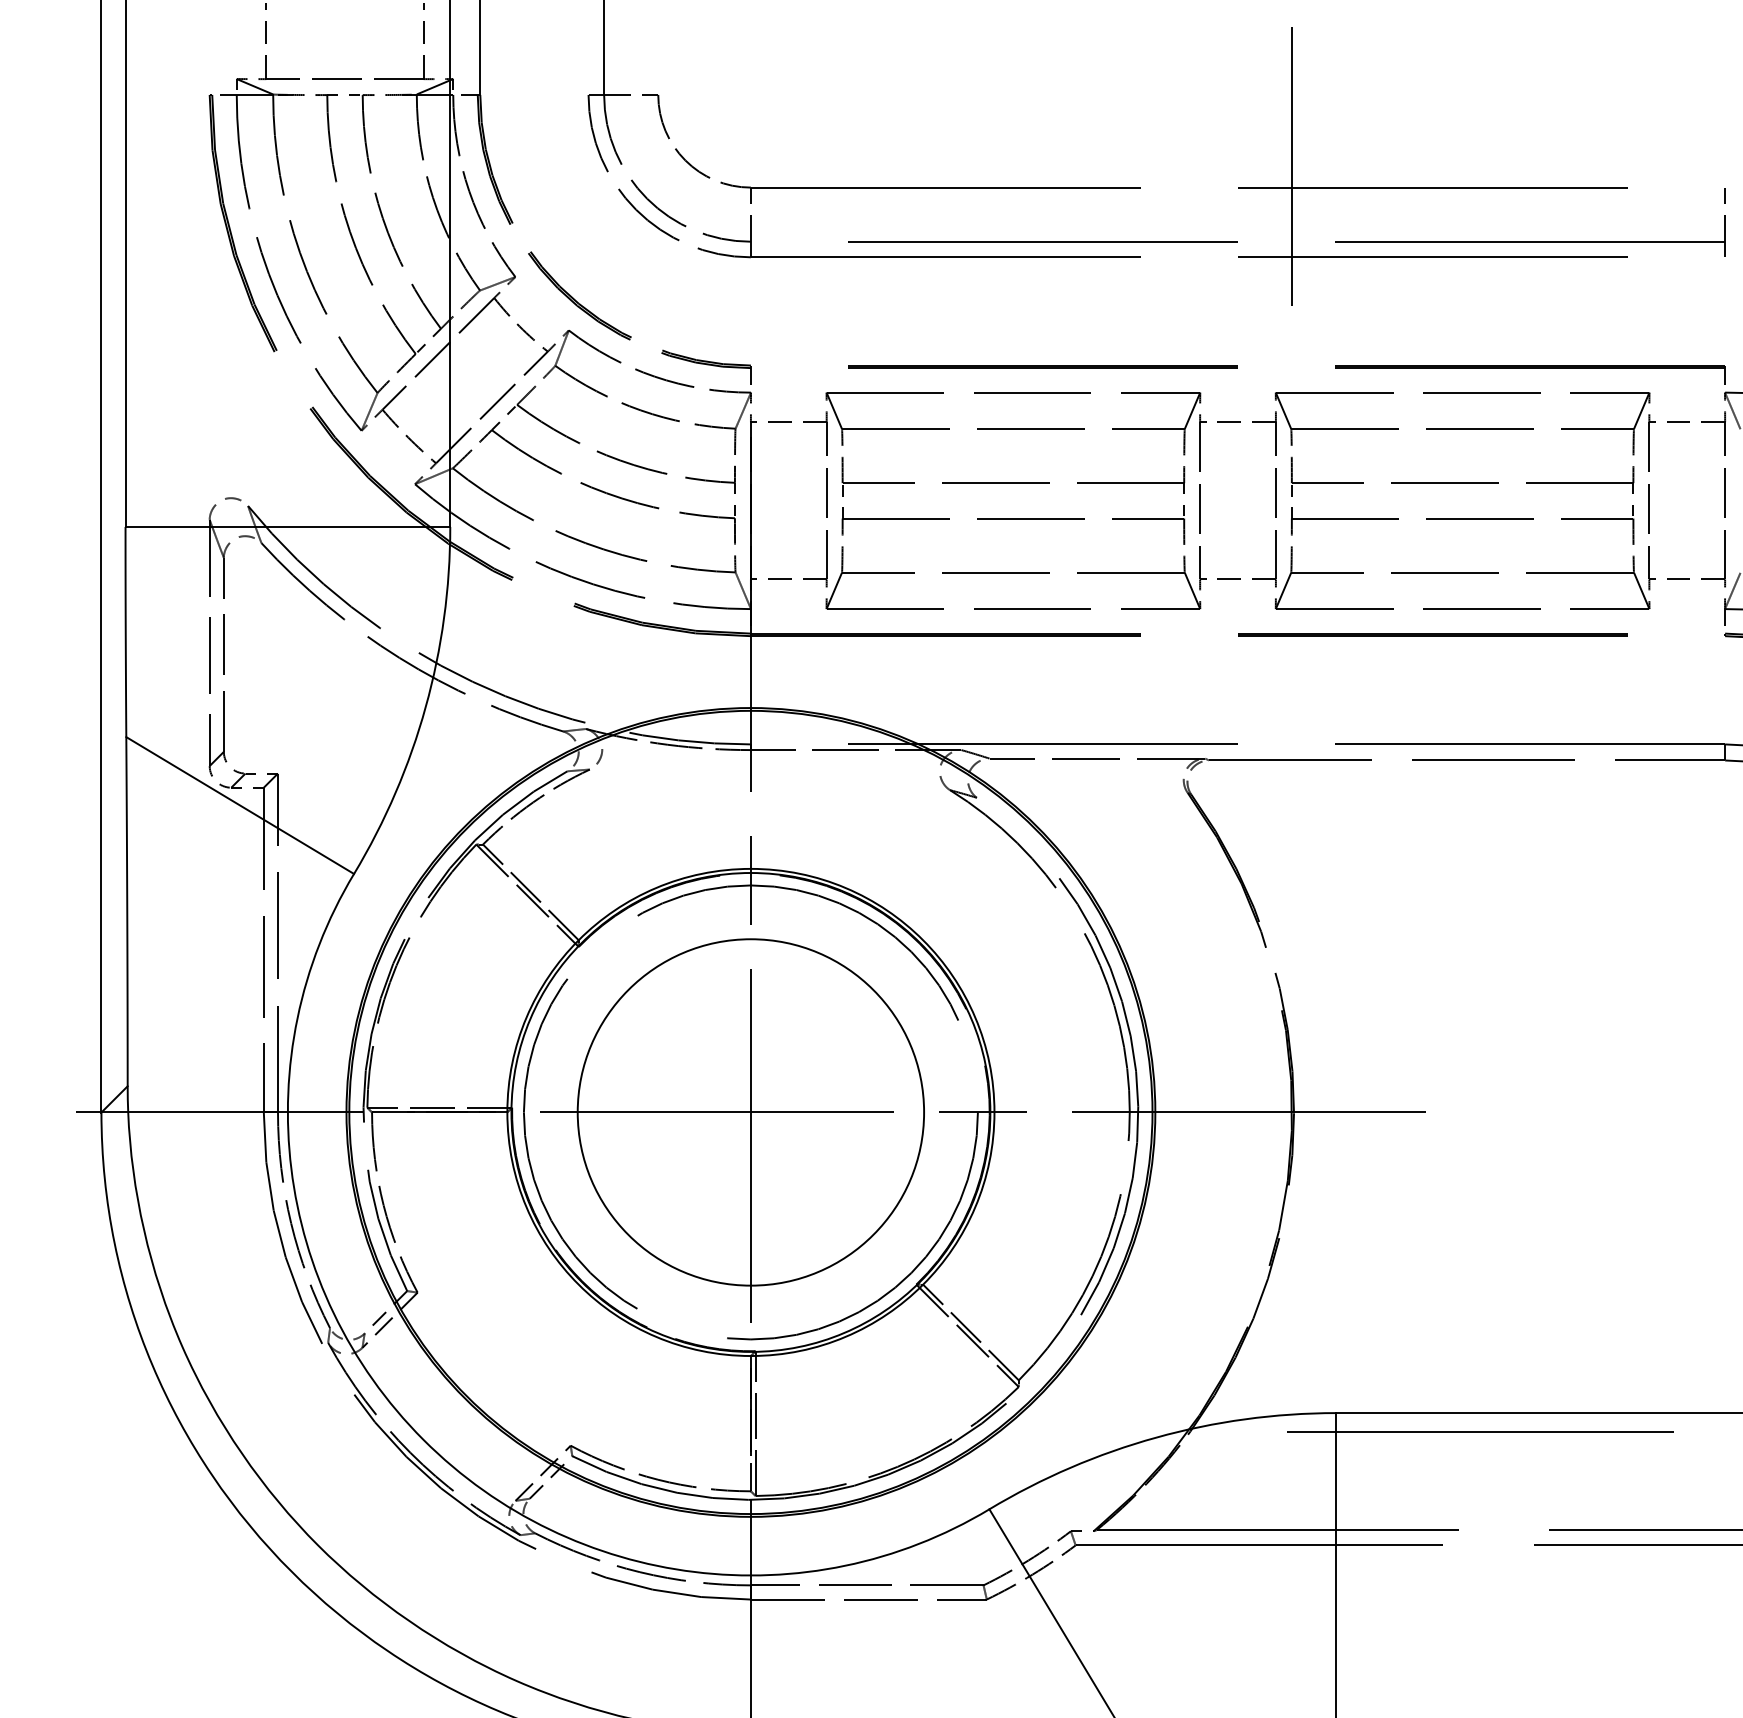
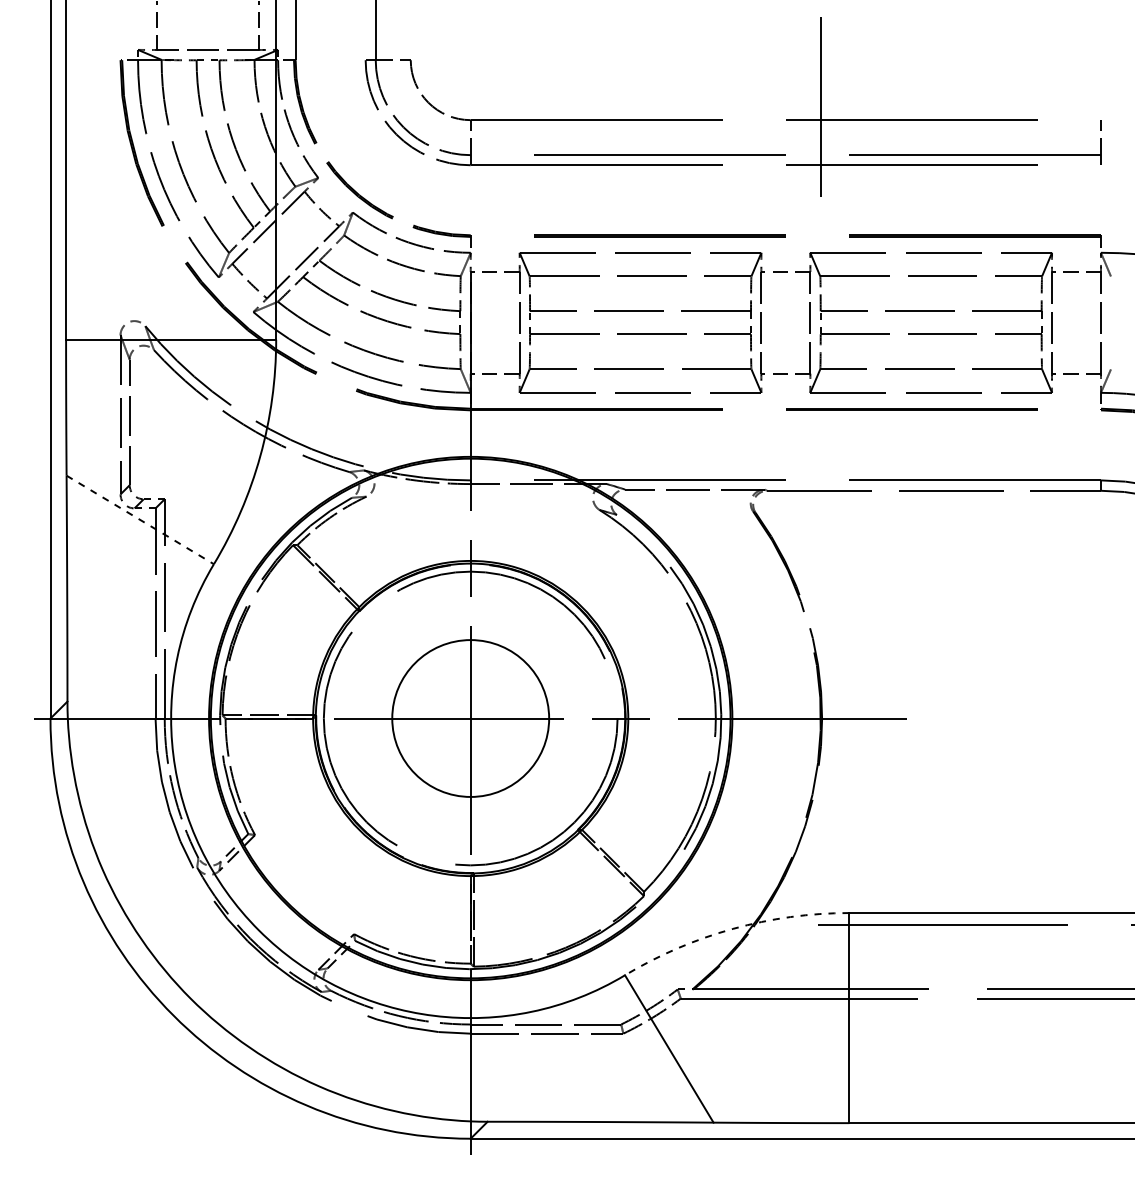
line: (240, 804) -> (140, 519), solid -> dashed
circle: (750, 1112) -> (470, 718), size x0.7
arc: (1157, 1436) -> (733, 928), solid -> dashed

